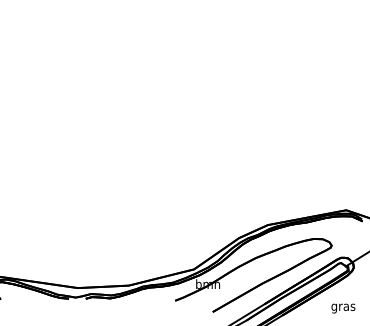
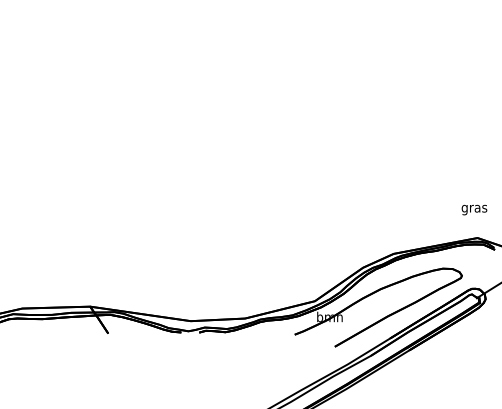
text: (343, 308) -> (474, 209), moved

